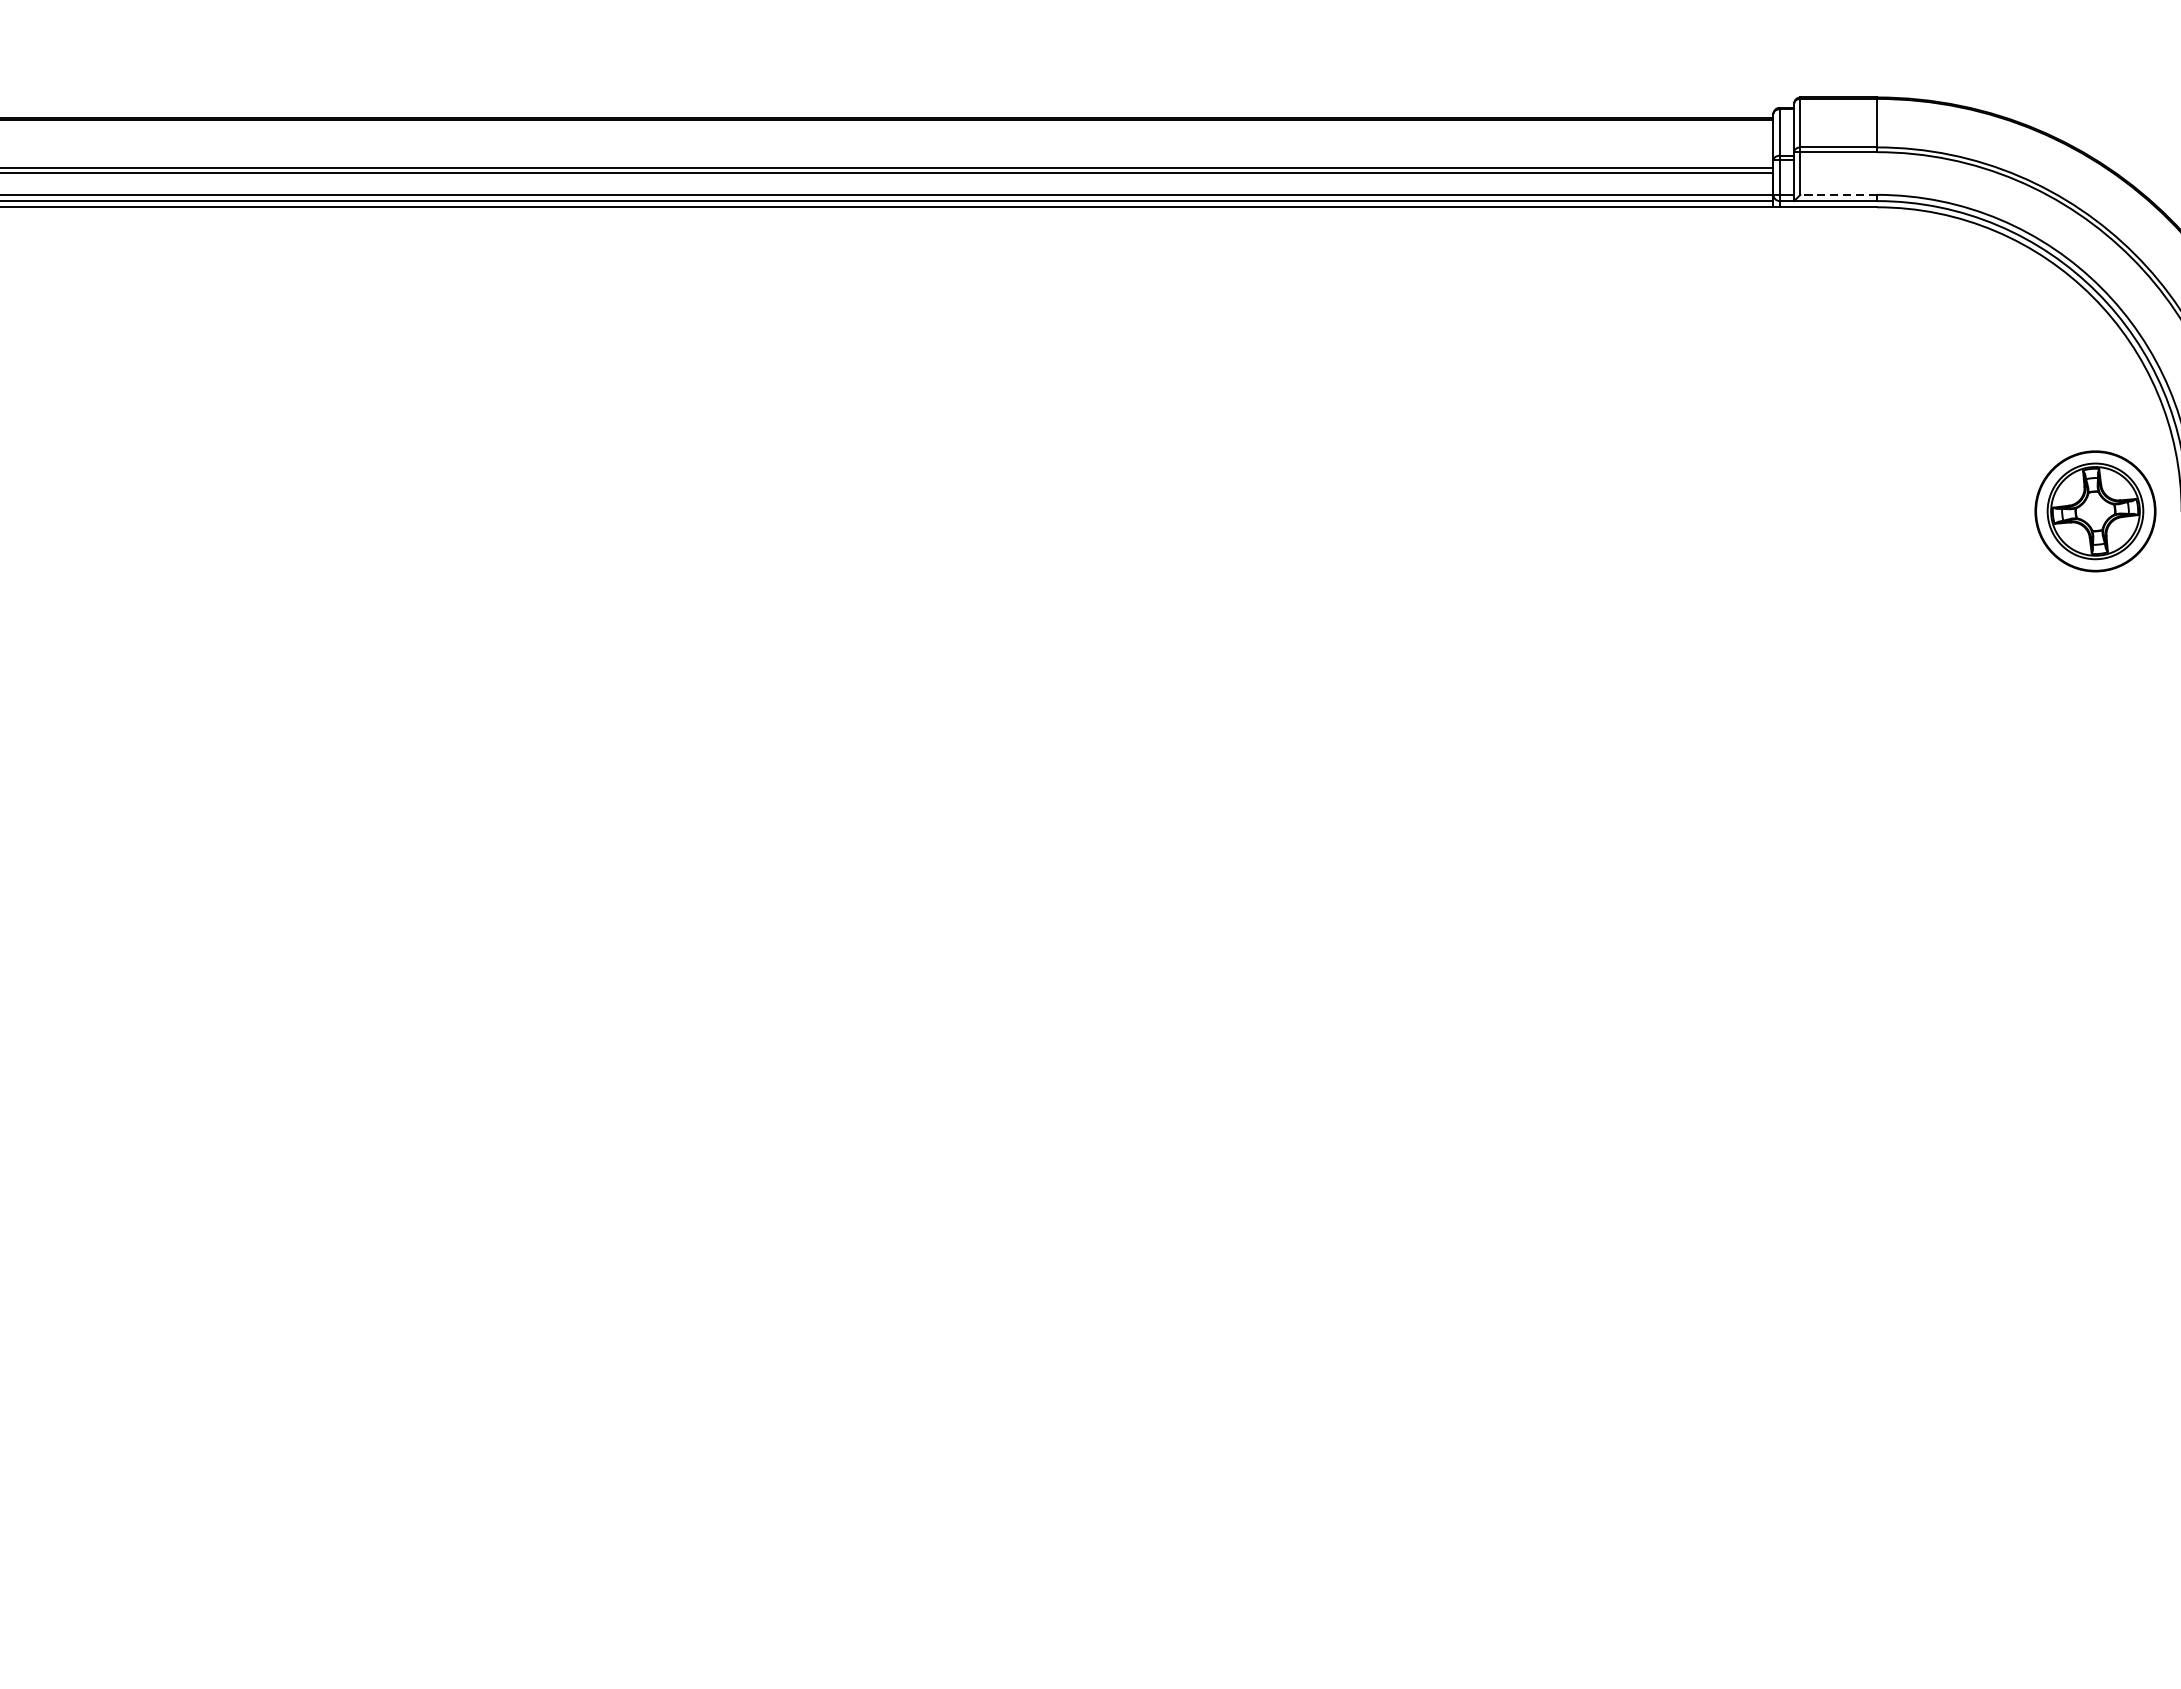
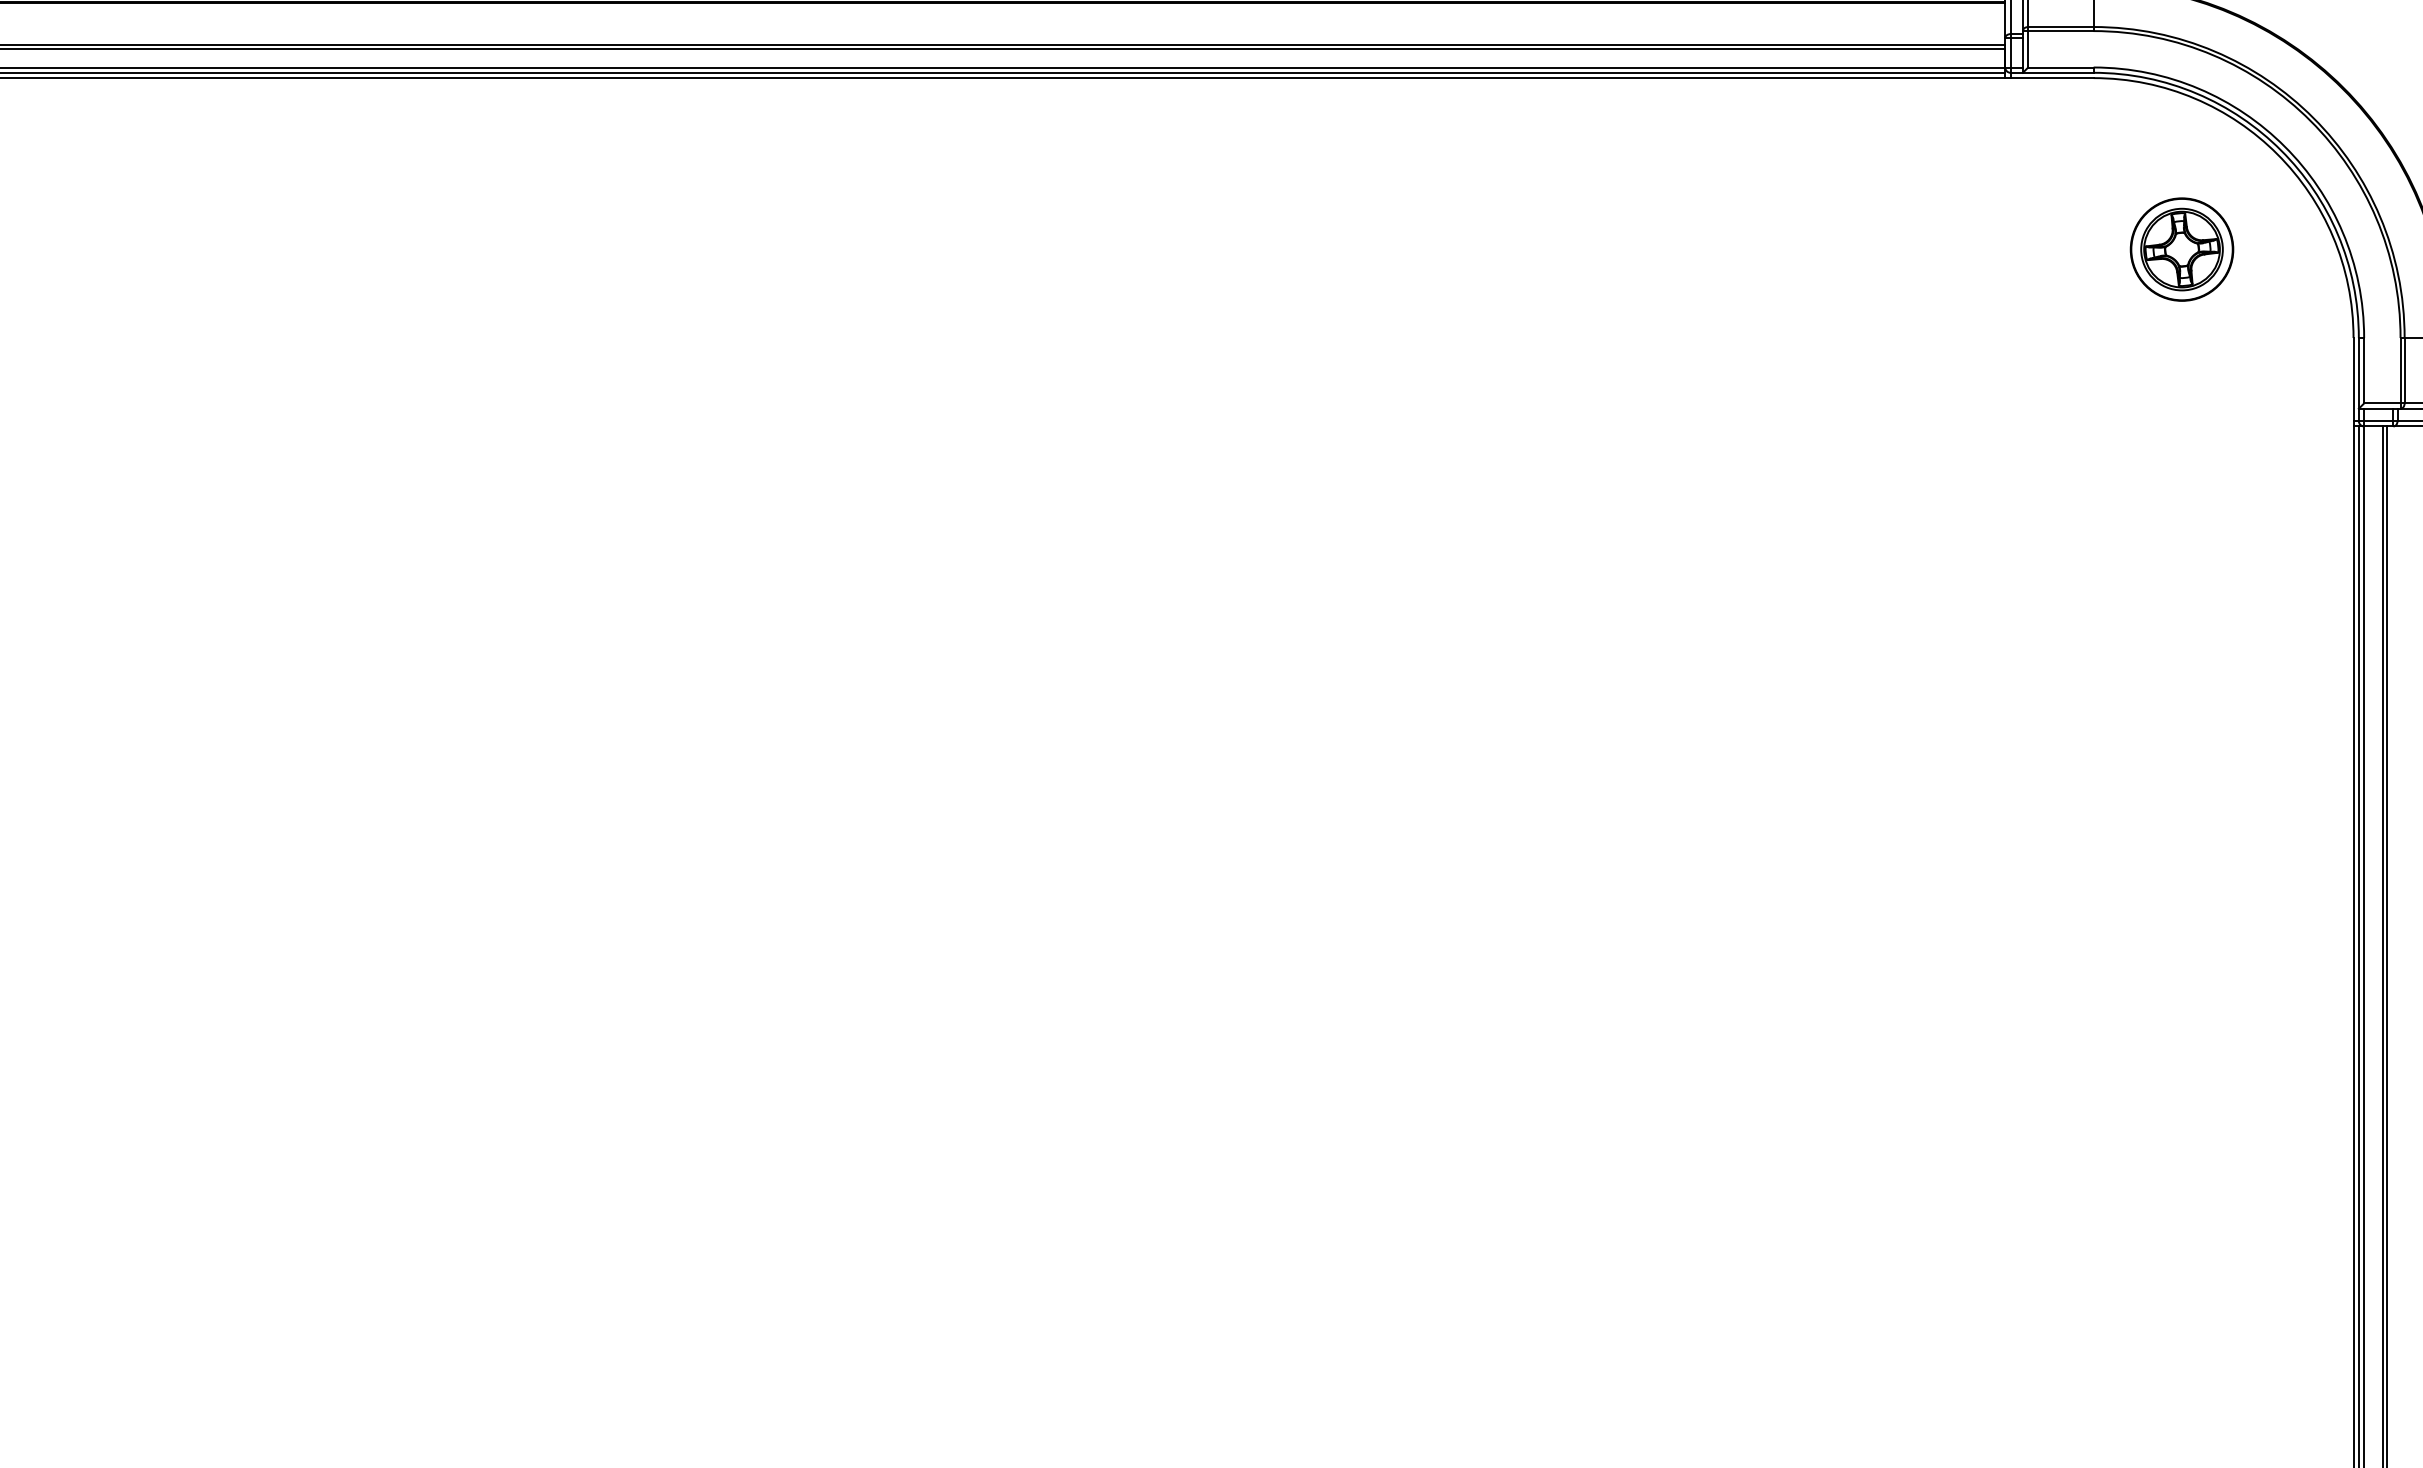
line: (1838, 194) -> (2060, 67), dashed -> solid
part: (2094, 511) -> (2181, 249), moved

